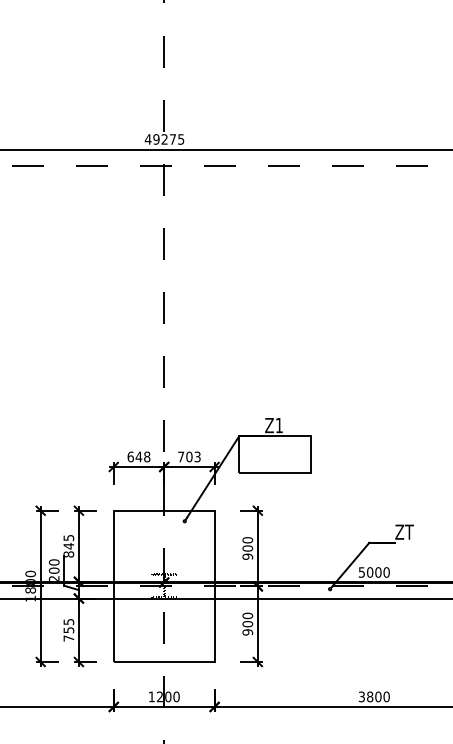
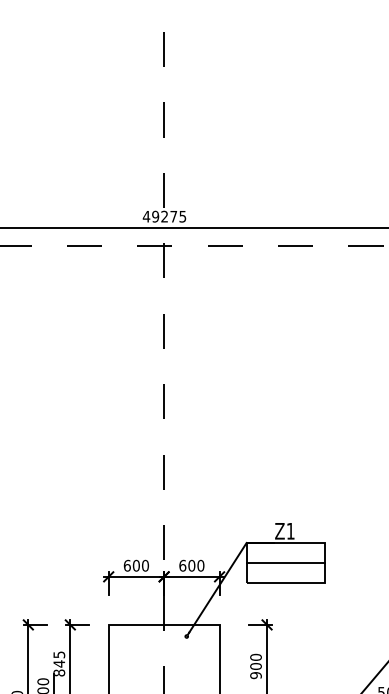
line: (274, 454) -> (285, 563), added
text: (142, 456) -> (140, 565), 648 -> 600
text: (189, 456) -> (191, 565), 703 -> 600

